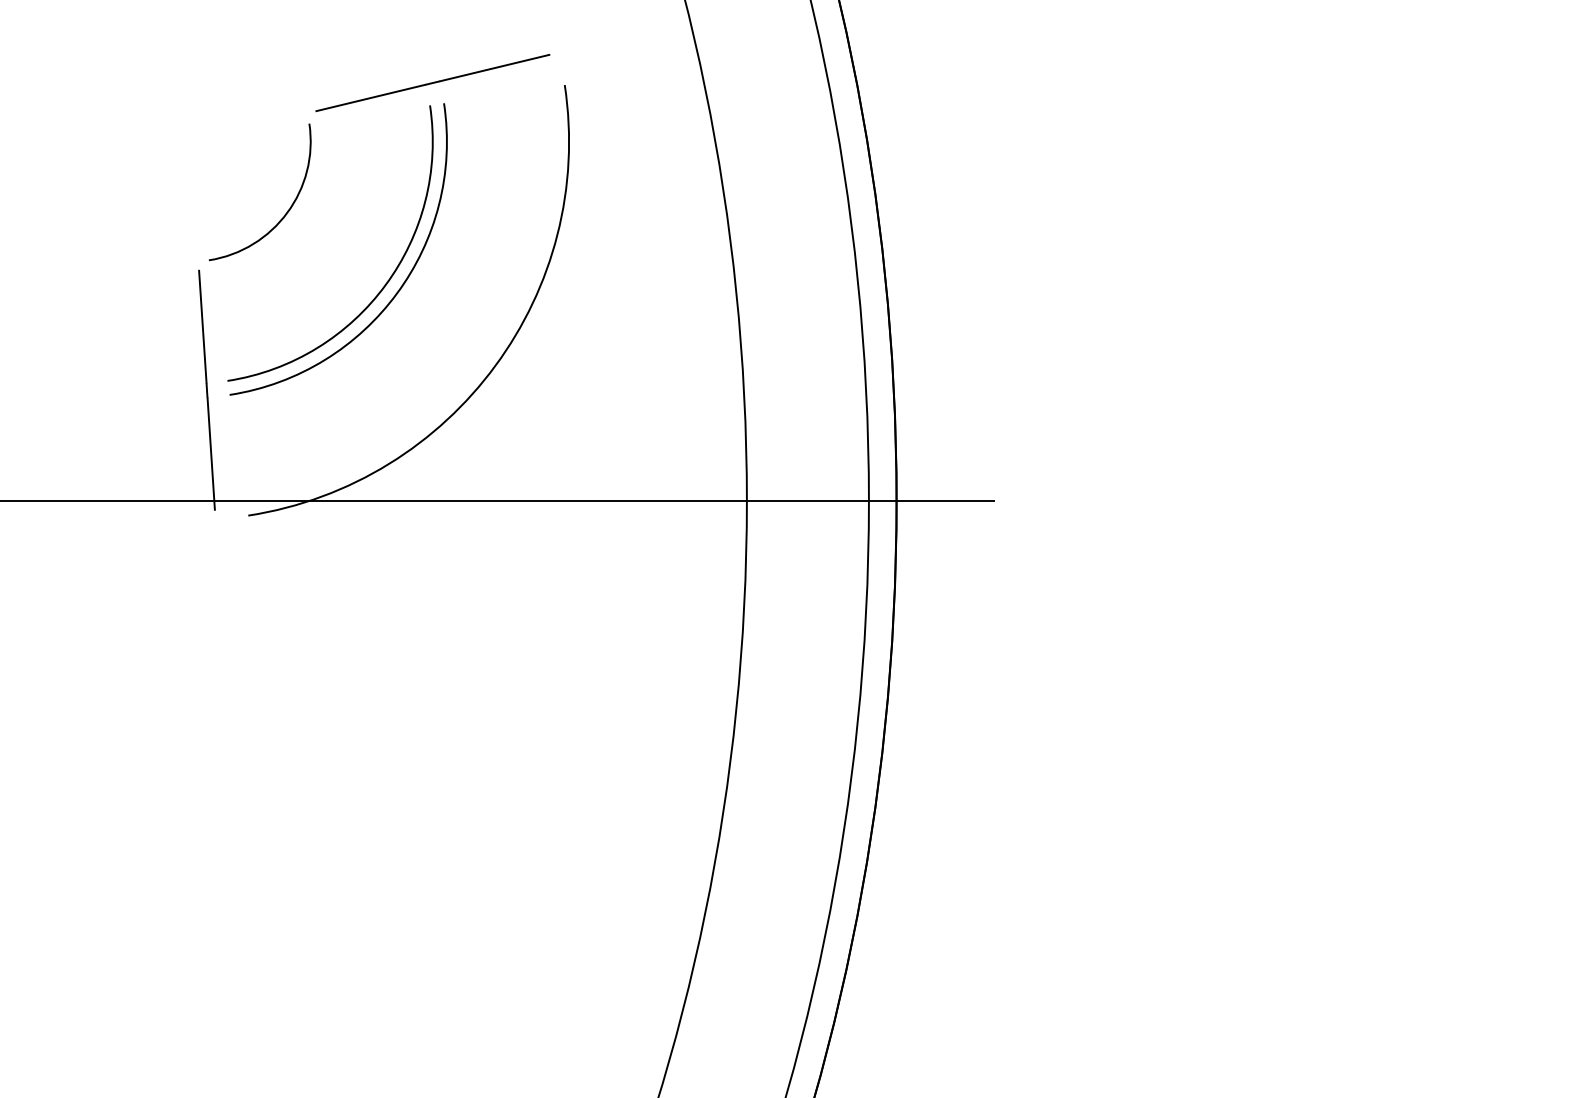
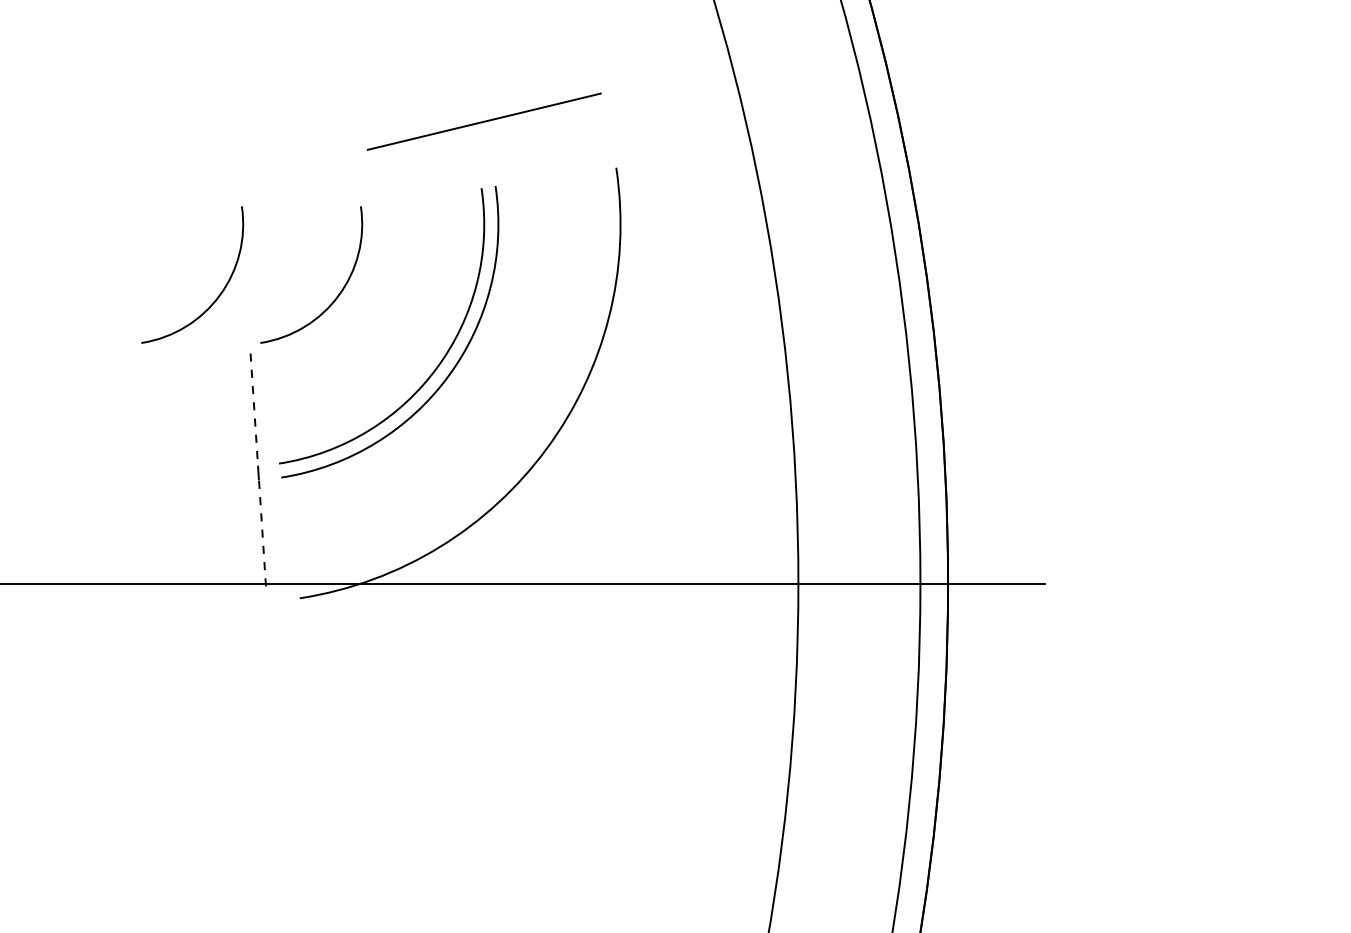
line: (432, 82) -> (483, 121), moved
arc: (168, 210) -> (219, 293), added
line: (202, 326) -> (253, 409), solid -> dashed
line: (211, 453) -> (262, 536), solid -> dashed

